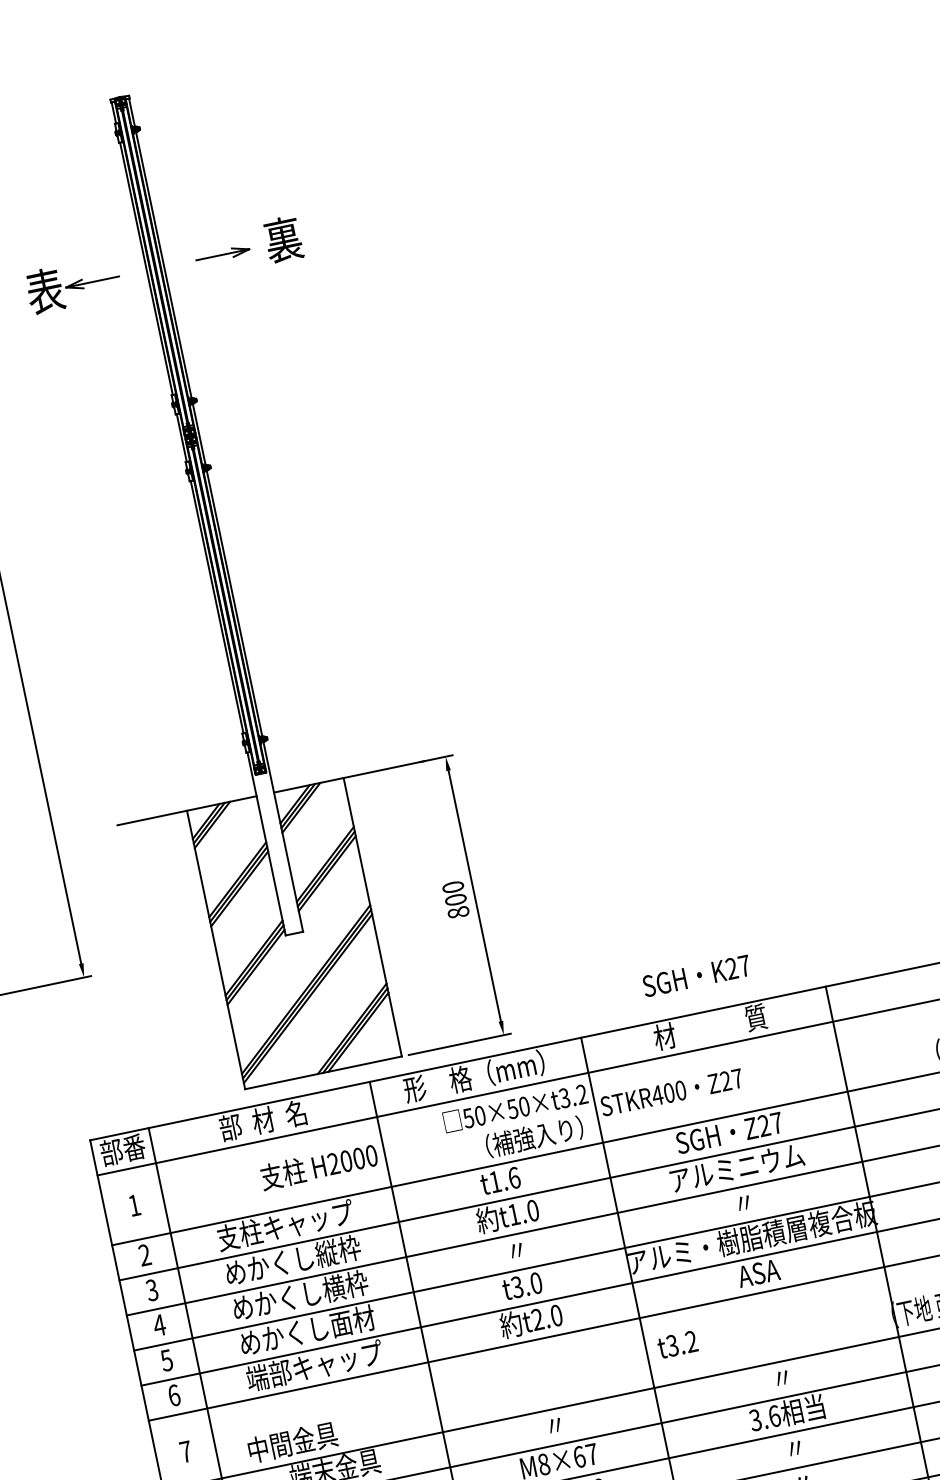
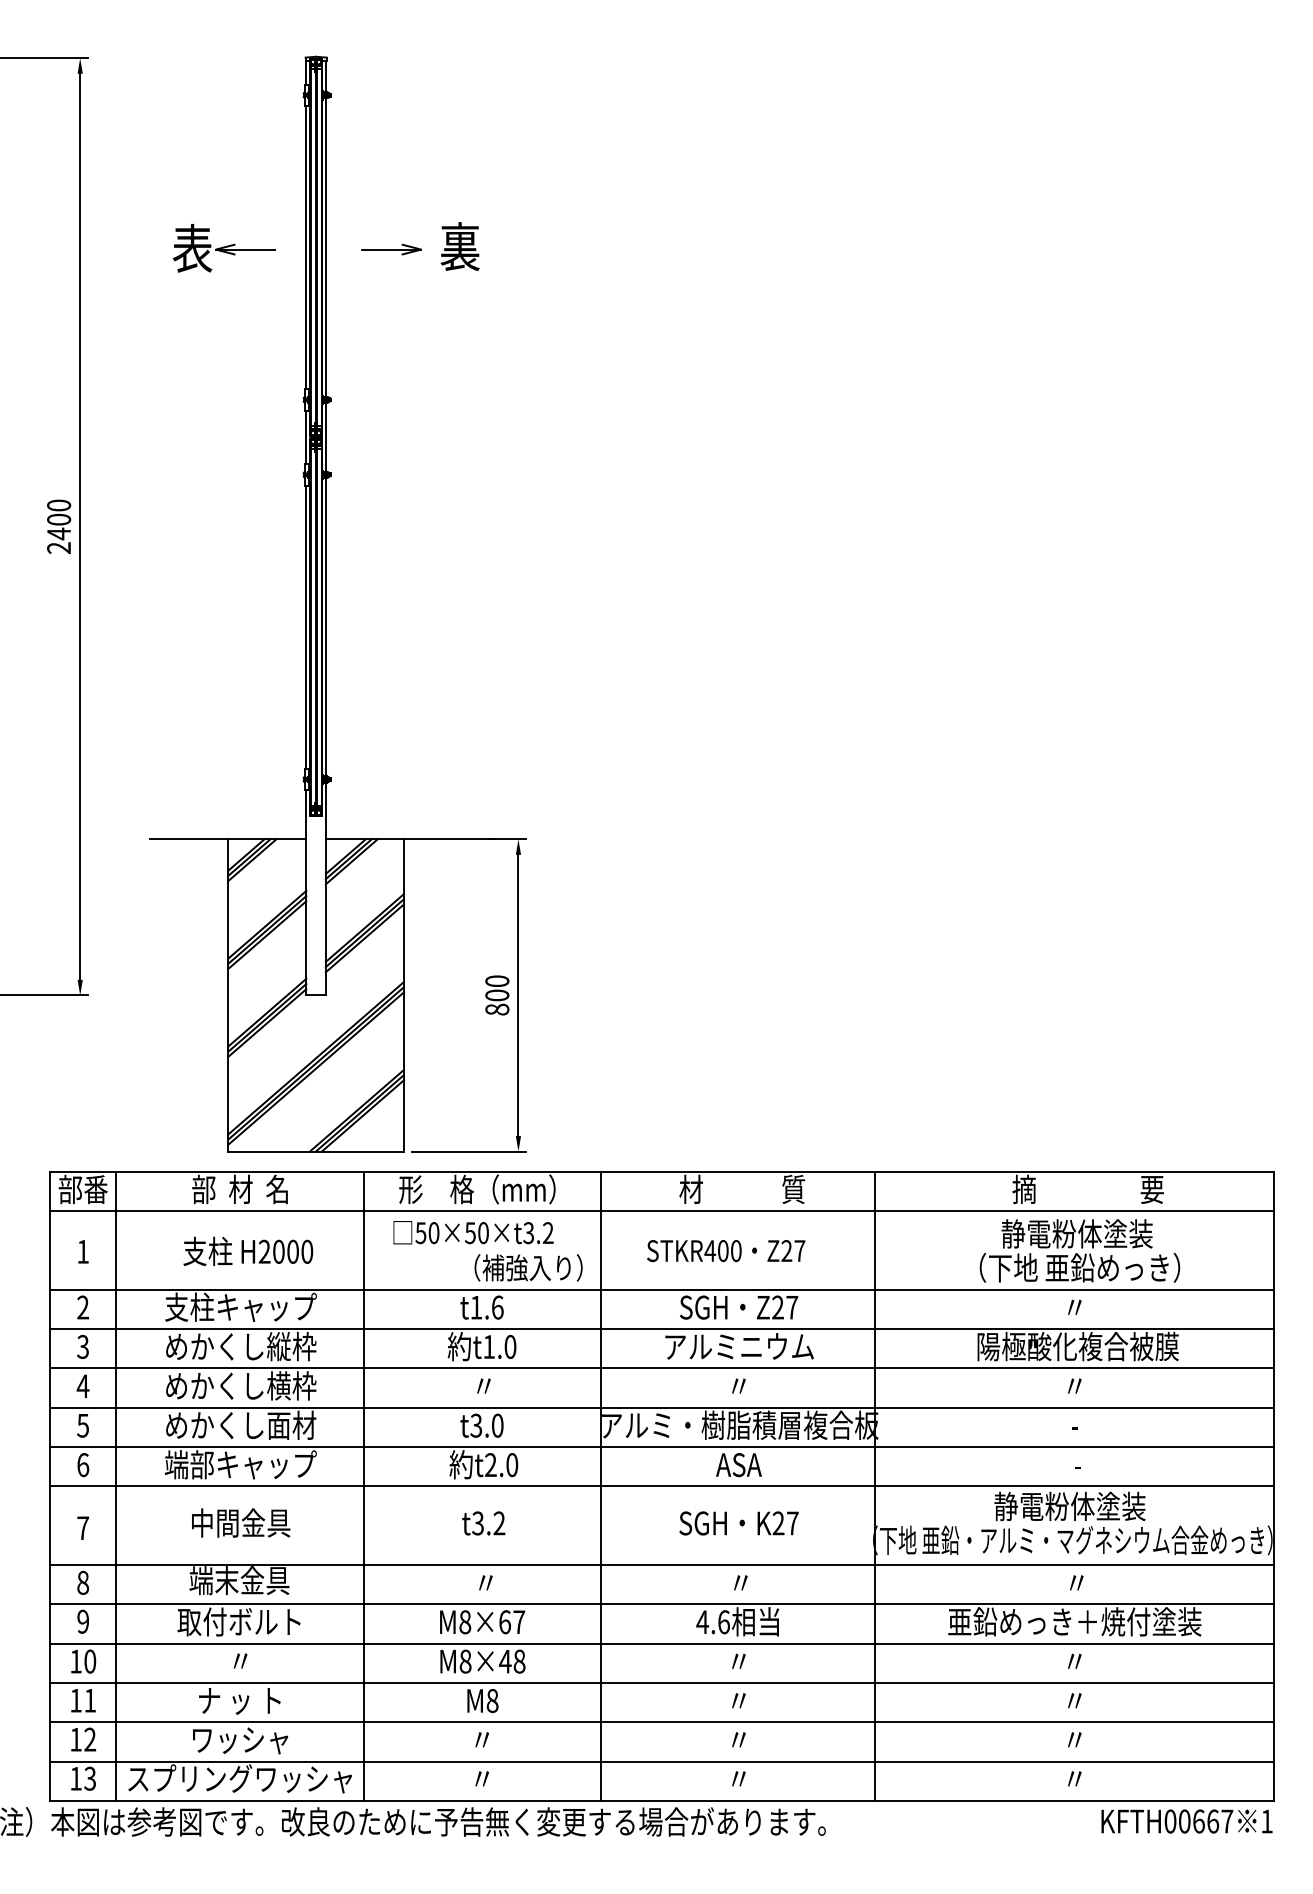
text: (696, 976) -> (738, 1523), moved
text: (672, 1092) -> (726, 1251), moved
text: (515, 1107) -> (473, 1232), moved
text: (319, 1165) -> (248, 1250), moved
text: (677, 1344) -> (483, 1523), moved
text: (755, 1420) -> (702, 1622), 3.6 -> 4.6
text: (293, 1441) -> (241, 1522), moved

